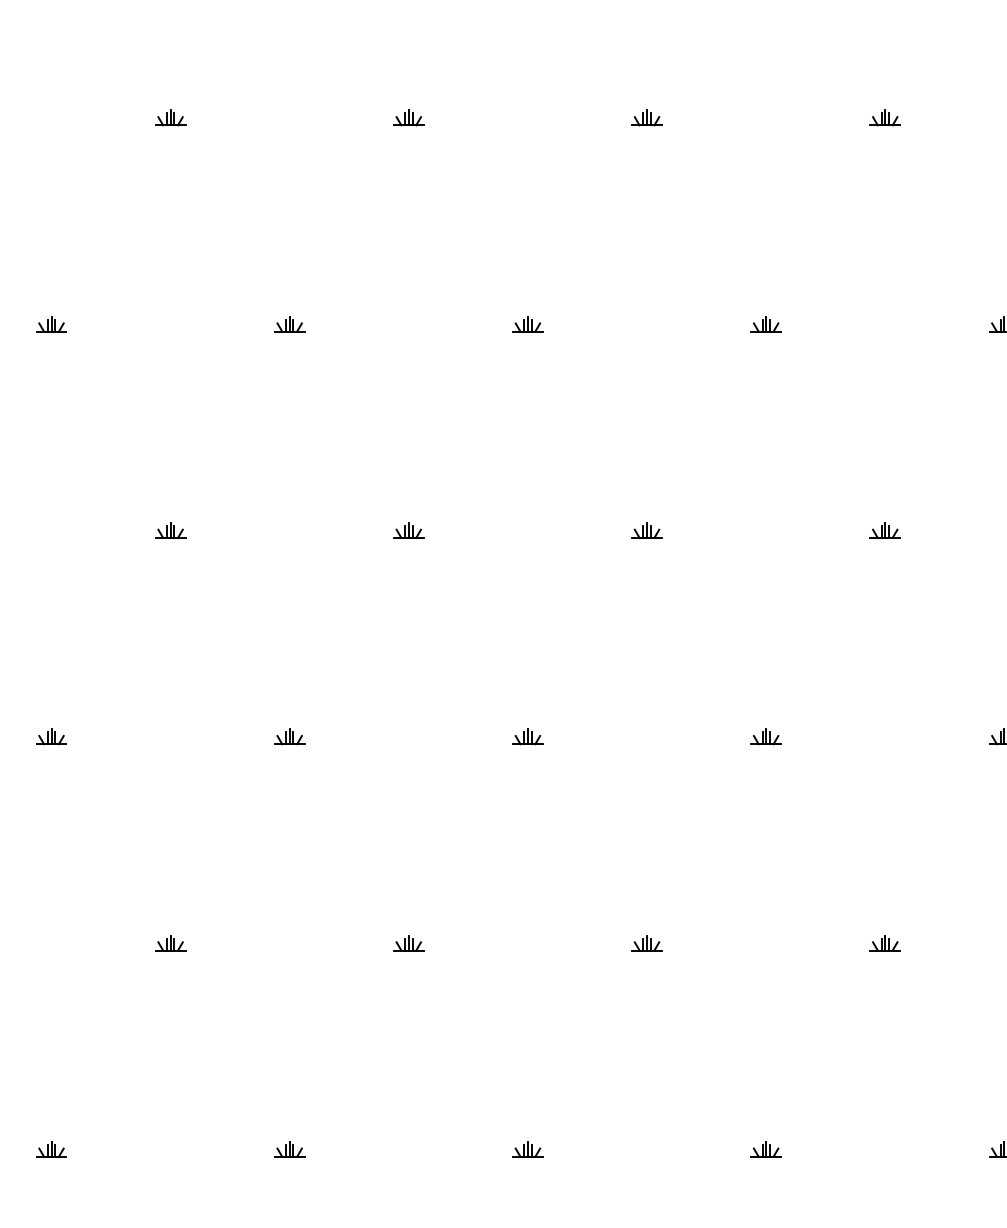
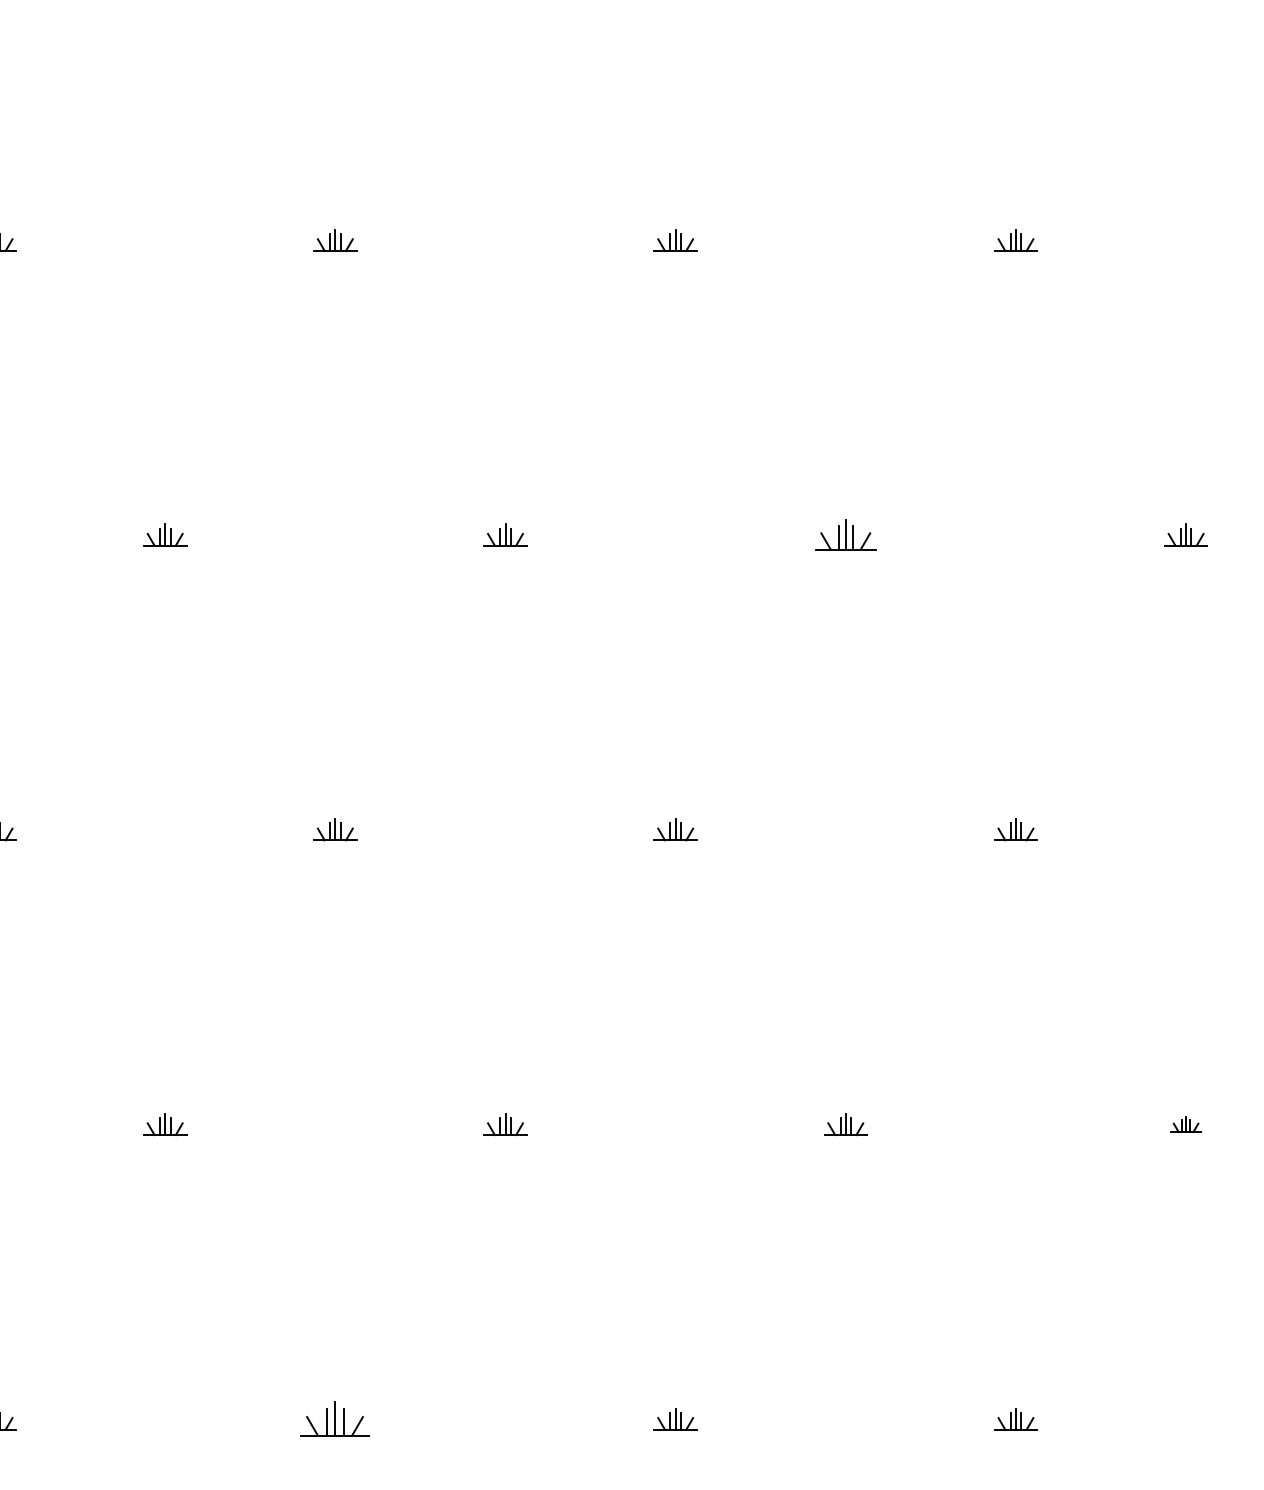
part: (527, 324) -> (845, 535), size x1.4
part: (765, 736) -> (1185, 1124), size x0.7
part: (170, 943) -> (335, 1419), size x1.6

